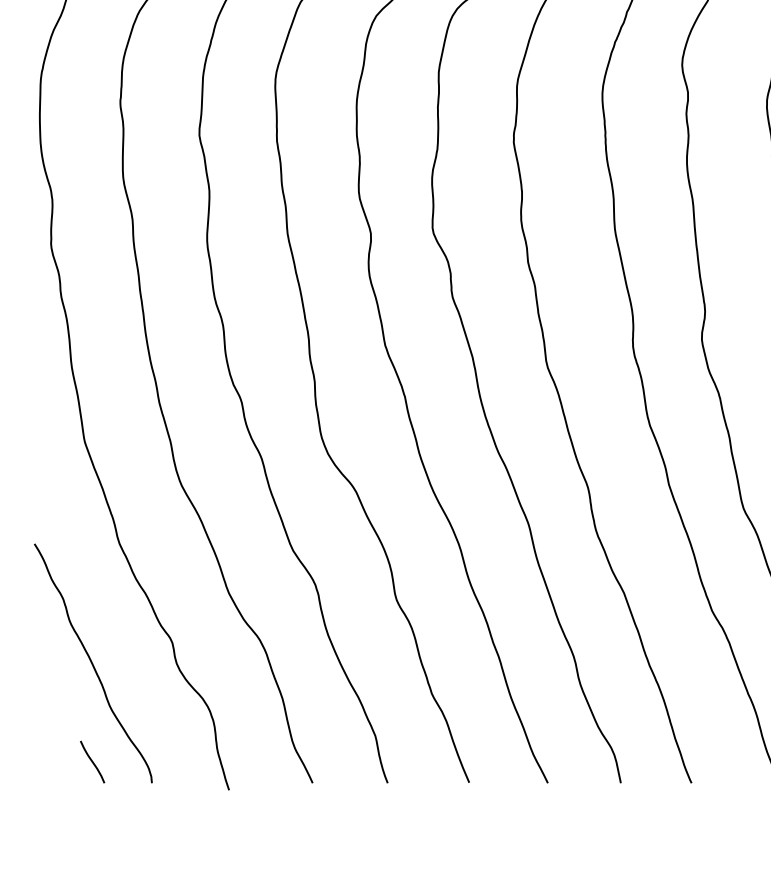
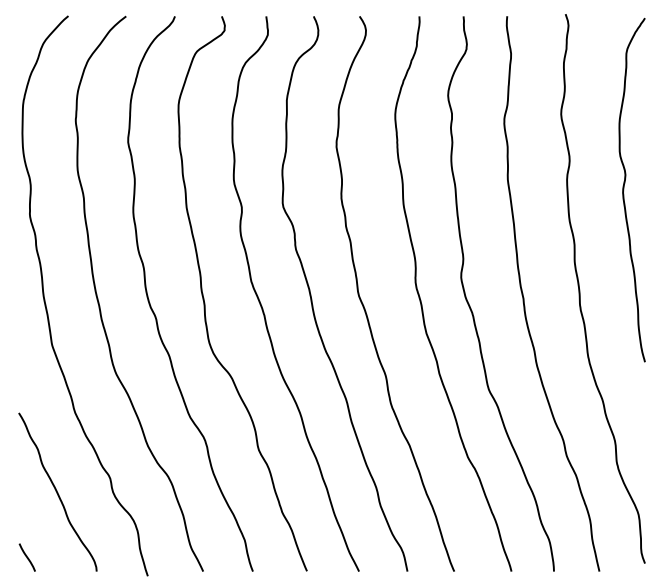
line: (91, 761) -> (26, 557), moved

